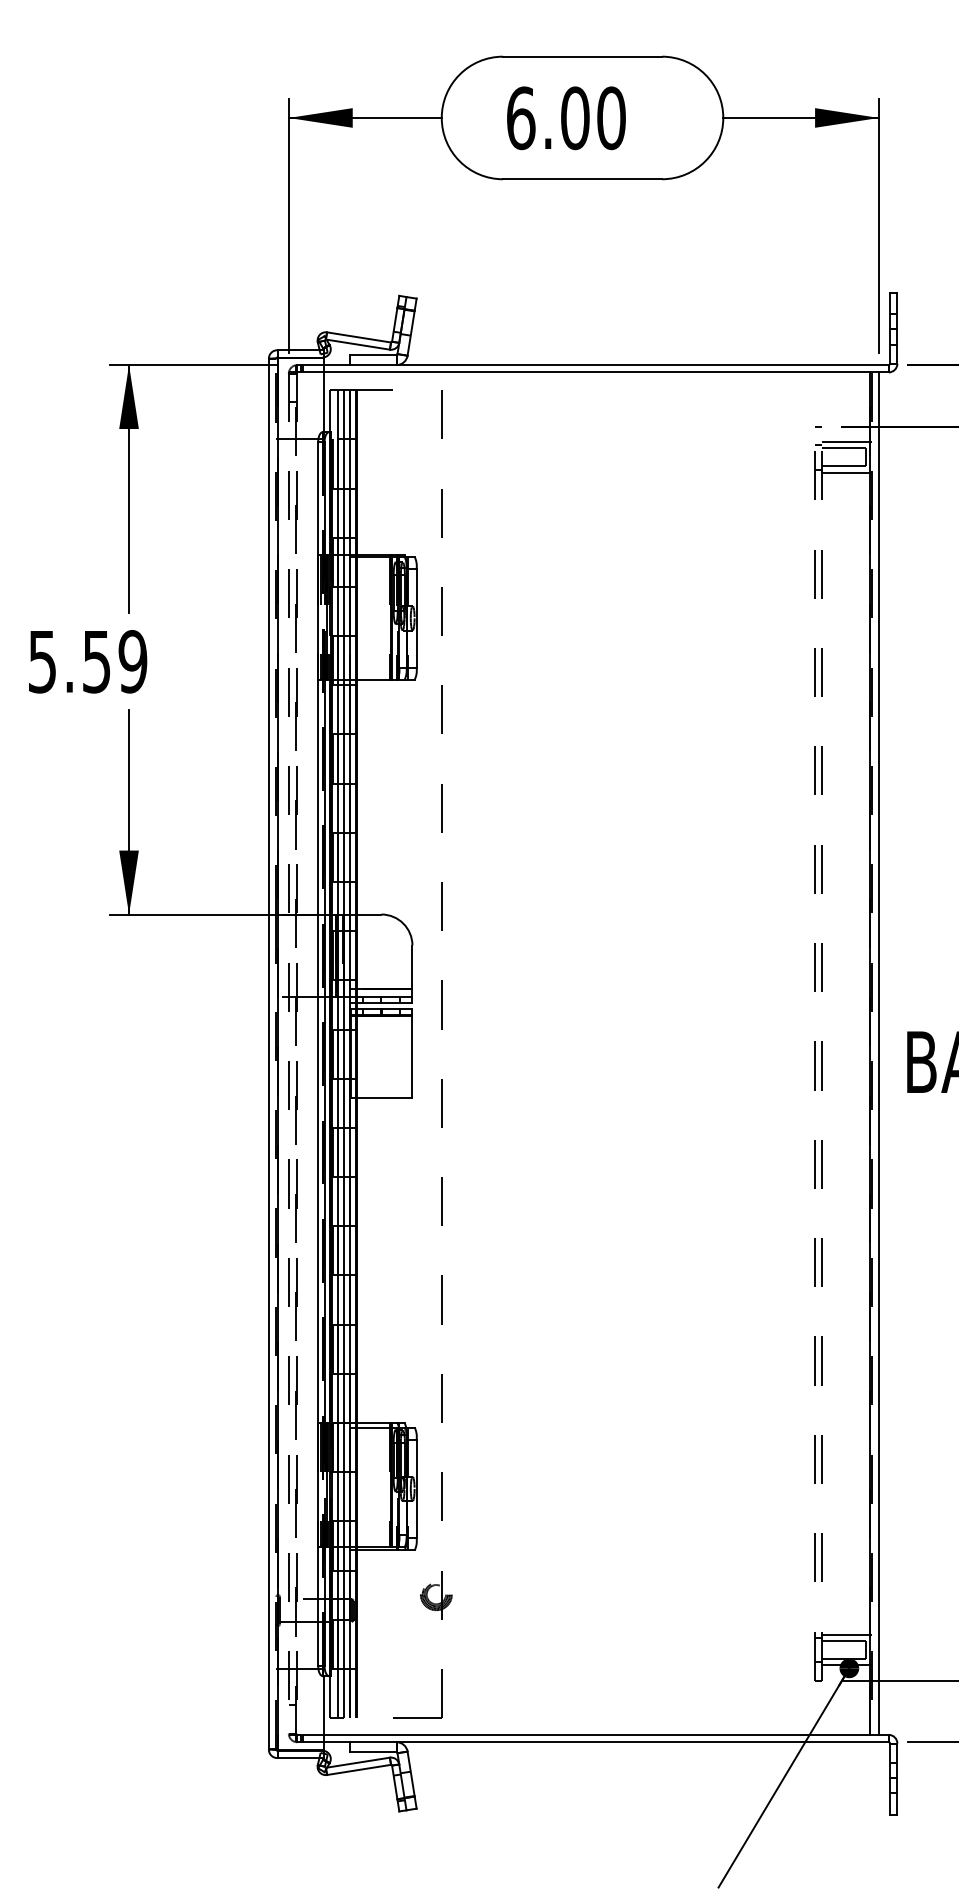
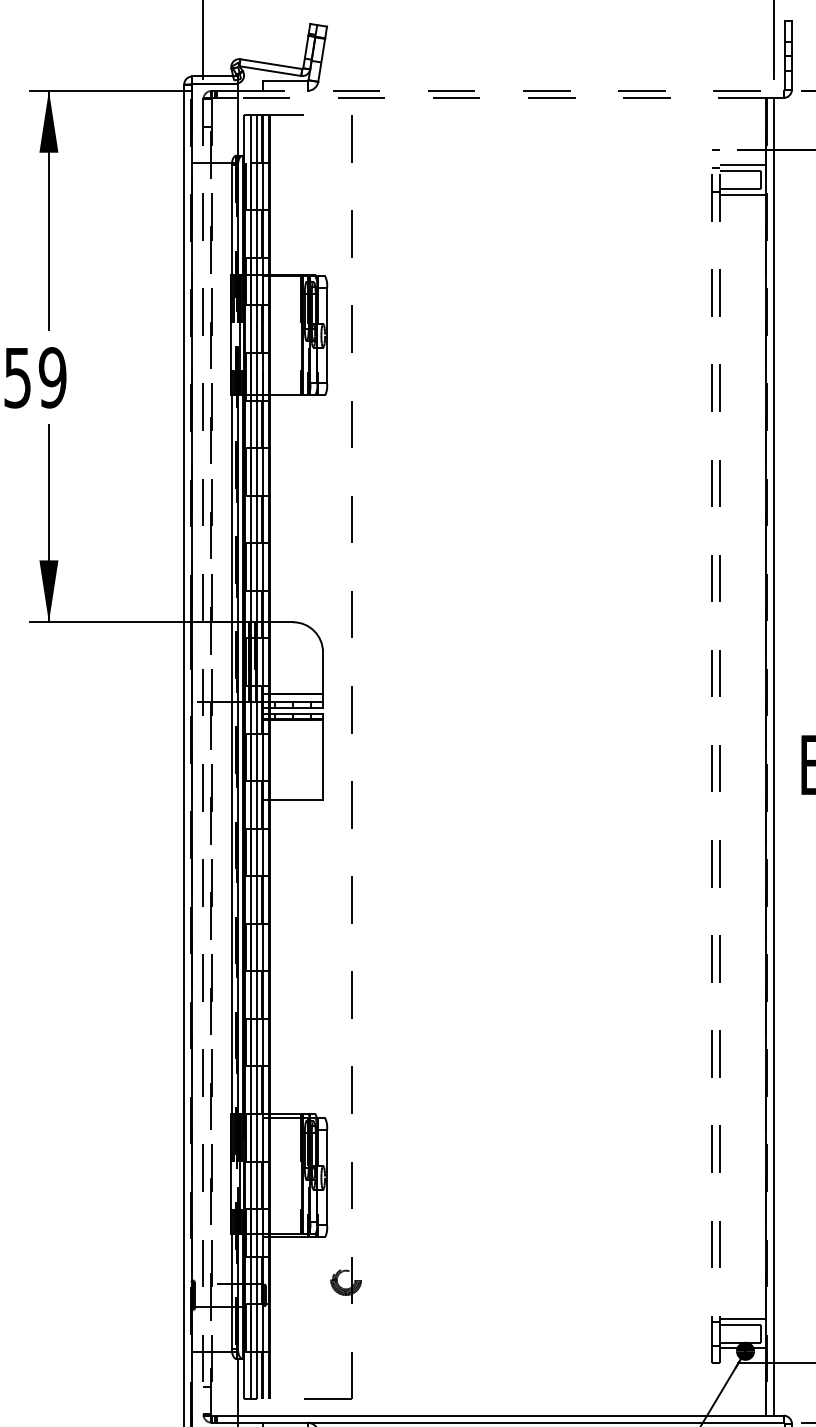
line: (606, 365) -> (510, 91), solid -> dashed
line: (596, 372) -> (500, 98), solid -> dashed

